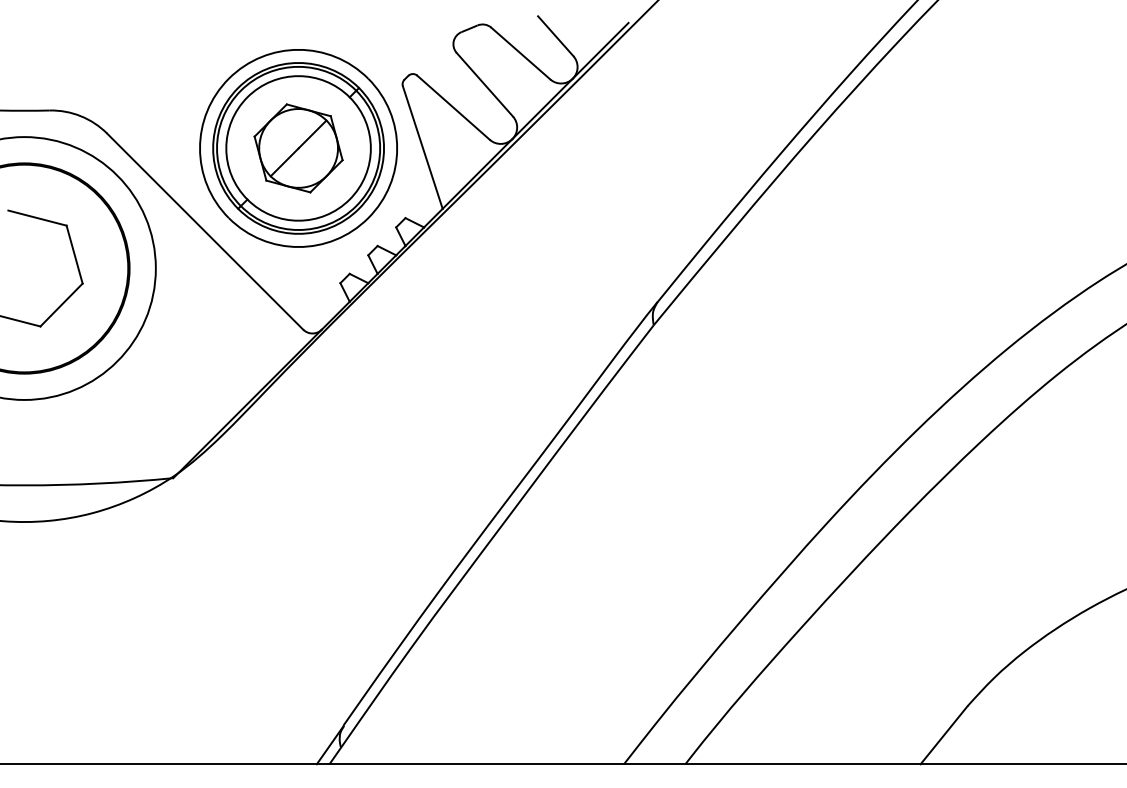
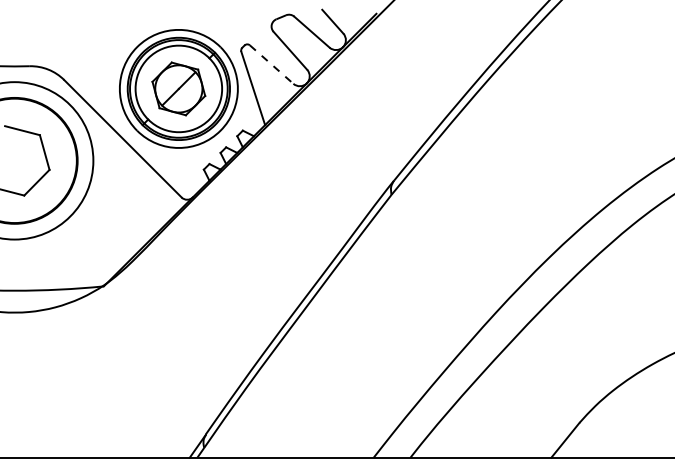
line: (454, 107) -> (272, 64), solid -> dashed

